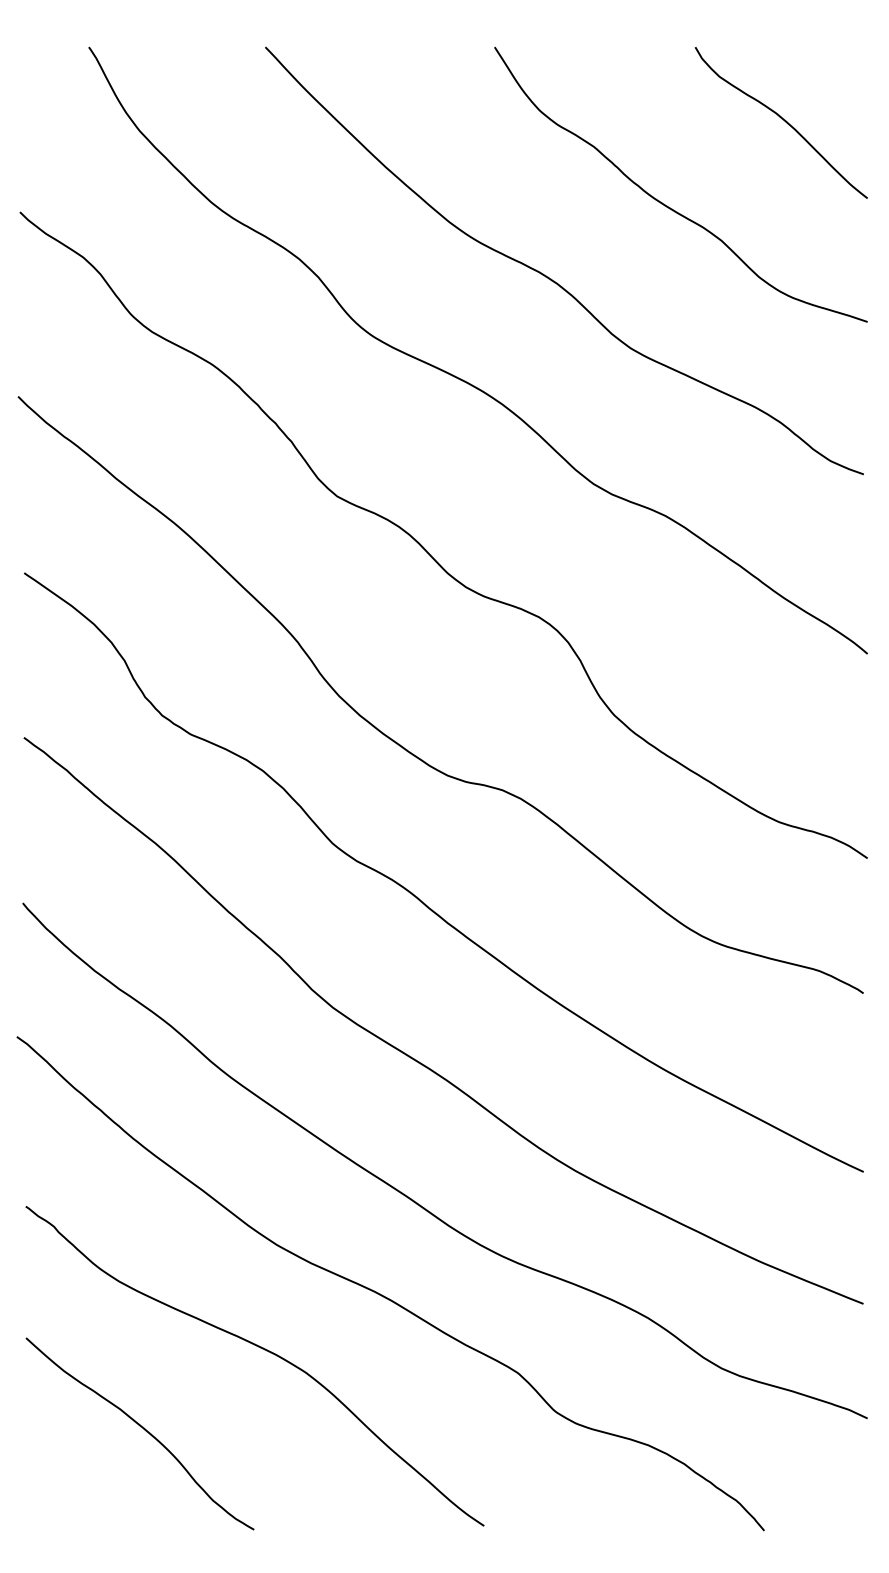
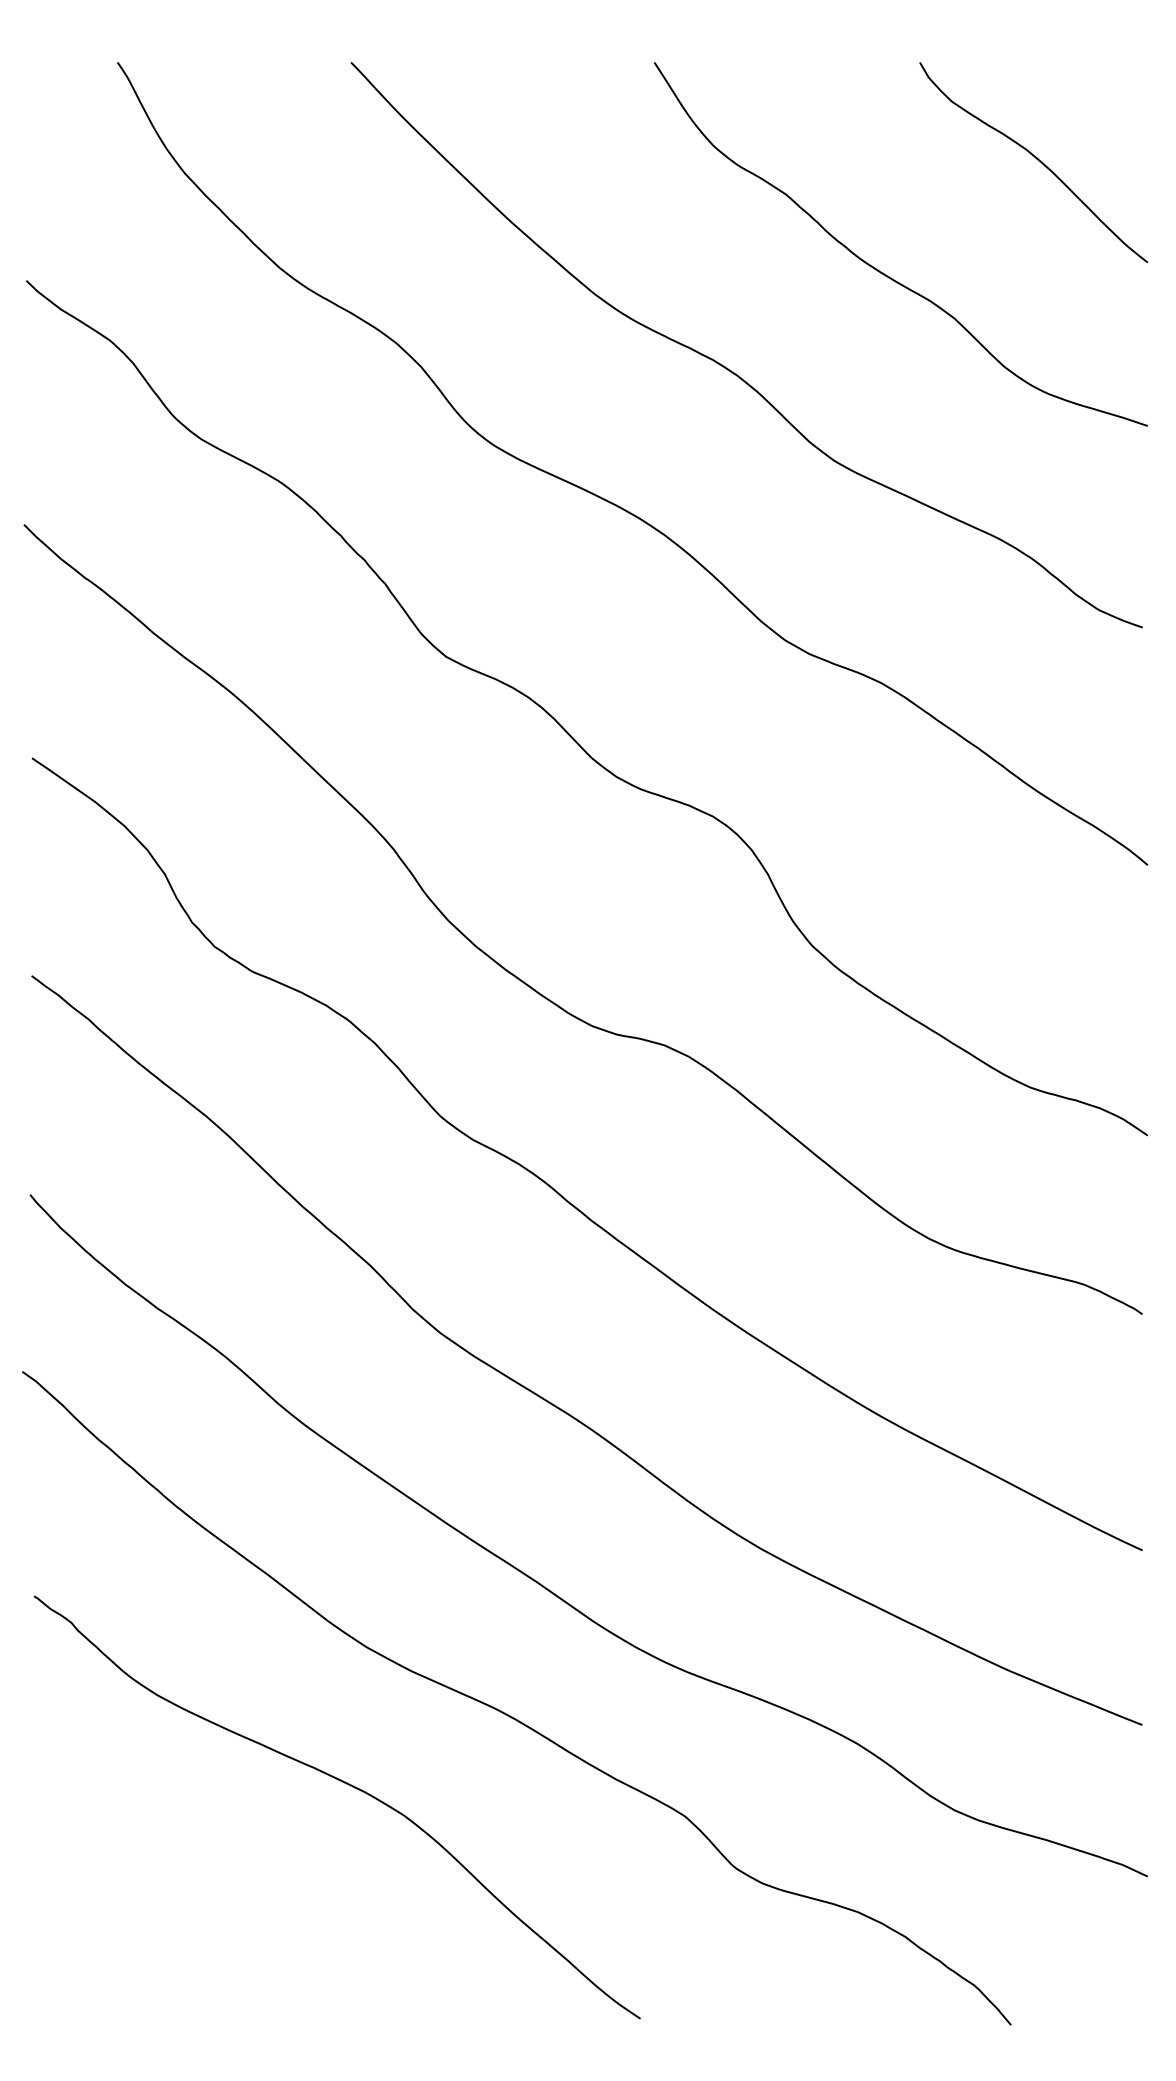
curve: (143, 1429) -> (189, 1891), removed

